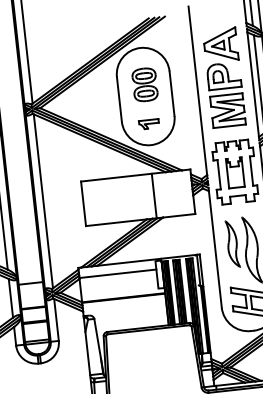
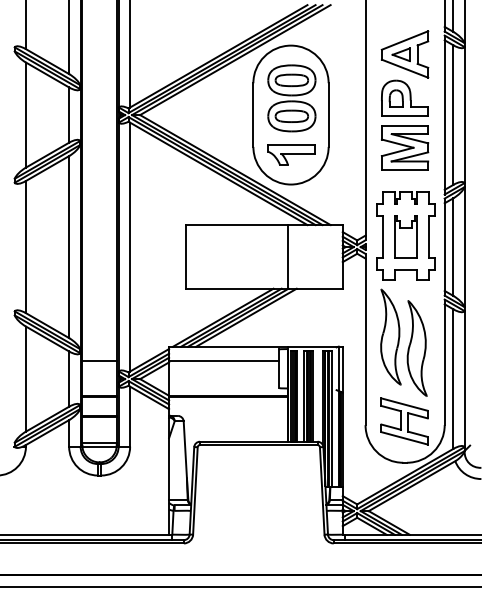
part: (144, 84) -> (291, 98), size x1.43
part: (149, 124) -> (291, 154), size x1.67
part: (232, 243) -> (390, 336), size x1.43

